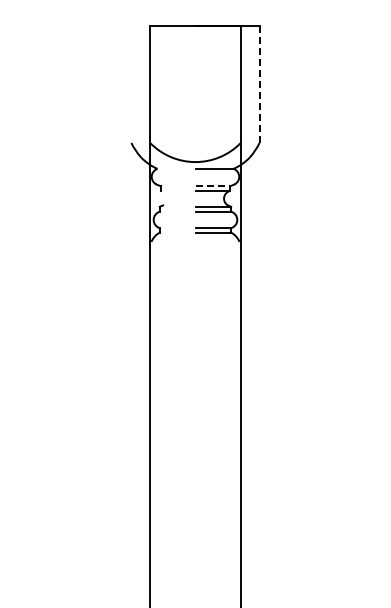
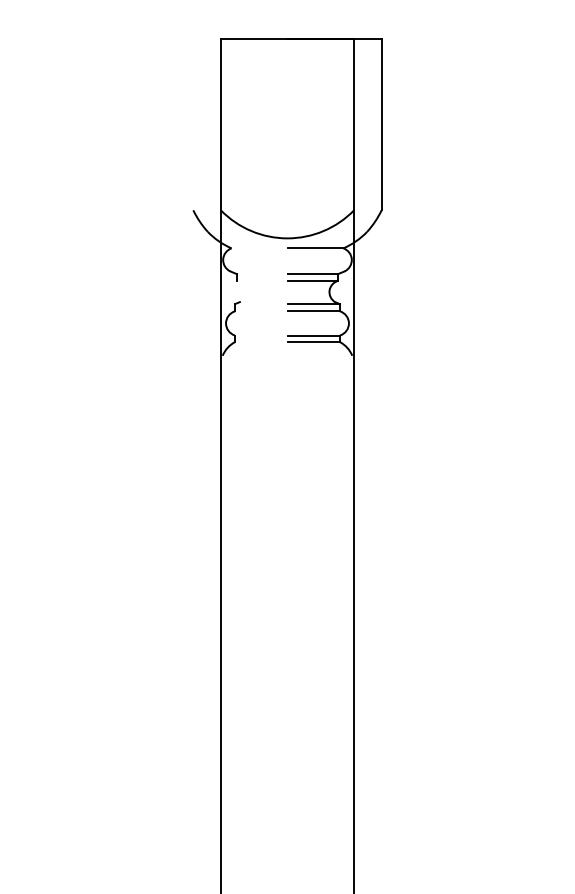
line: (259, 85) -> (381, 125), dashed -> solid
line: (213, 186) -> (313, 274), dashed -> solid

